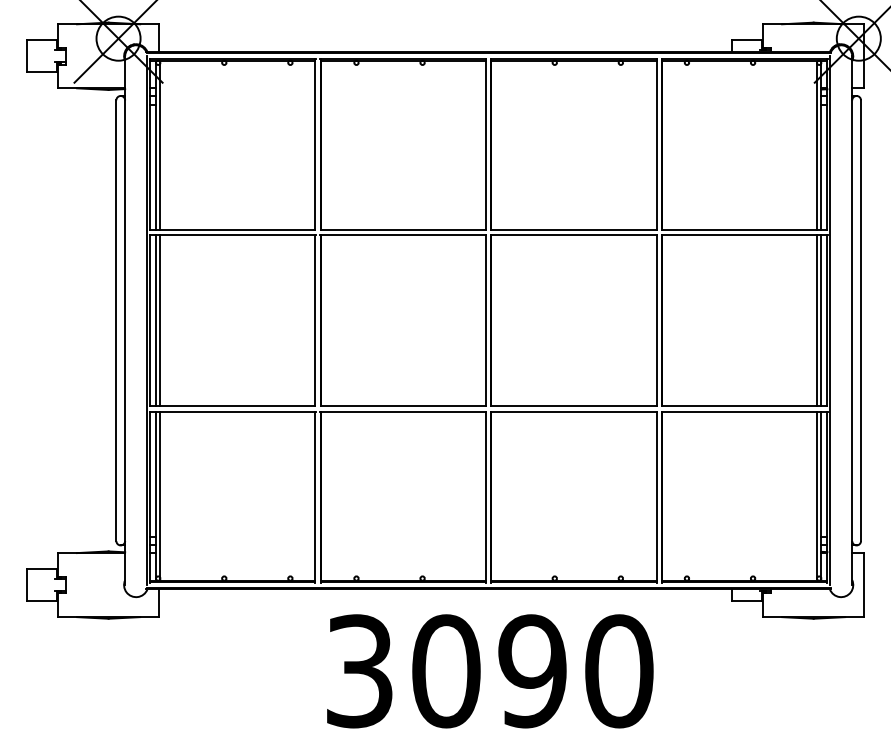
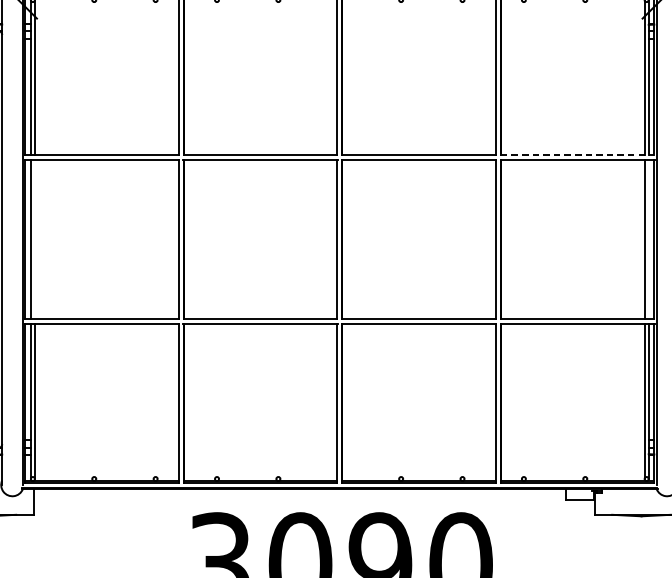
line: (744, 229) -> (577, 154), solid -> dashed
line: (160, 320) -> (35, 239), removed
line: (821, 320) -> (648, 239), removed

